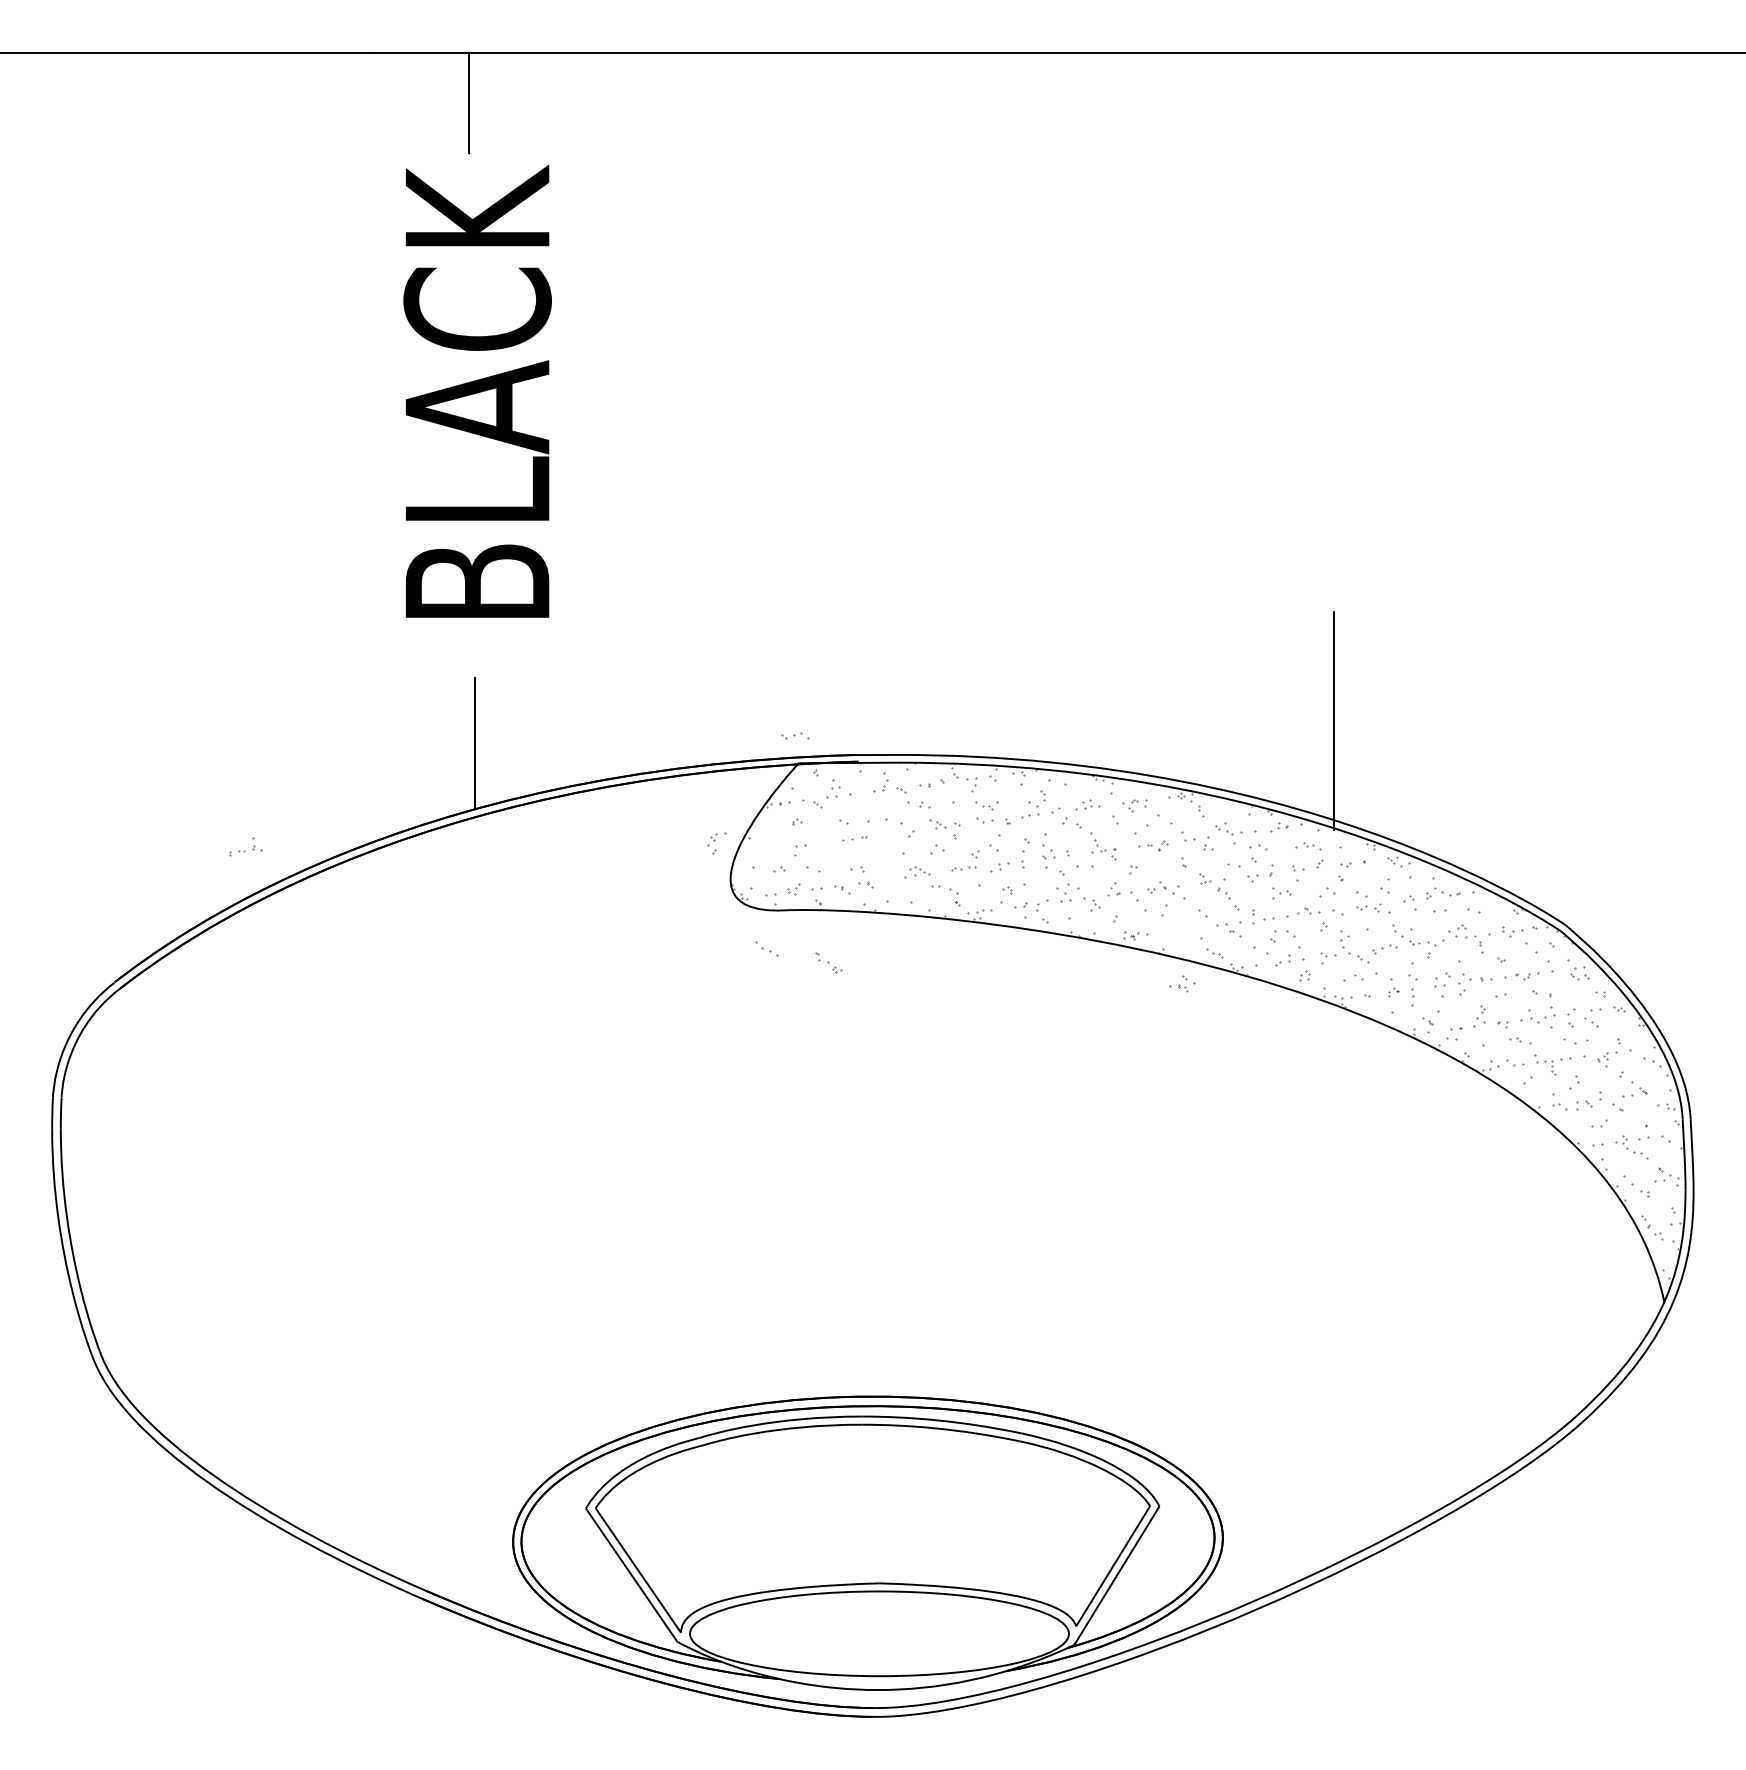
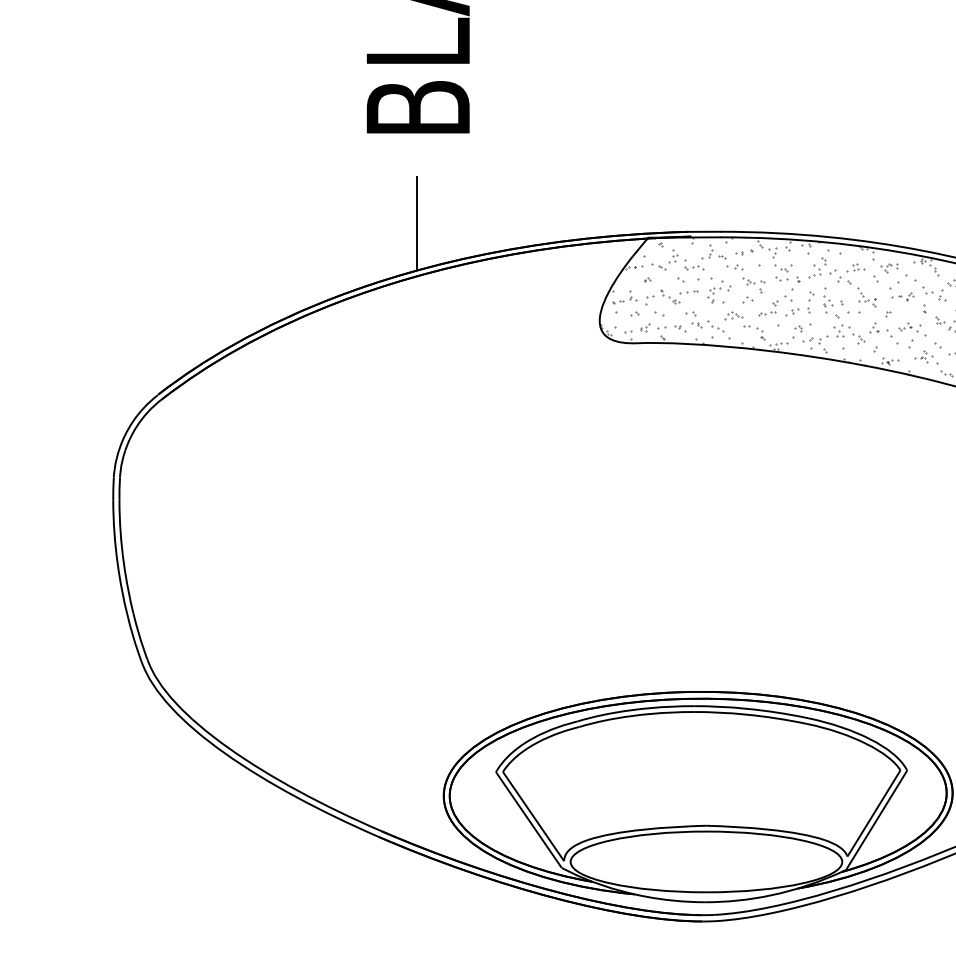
part: (795, 735) -> (694, 267), moved
part: (716, 843) -> (714, 295), moved
part: (245, 846) -> (624, 297), moved
part: (766, 948) -> (715, 326), moved
part: (828, 962) -> (669, 296), moved
part: (1182, 983) -> (923, 356), moved

